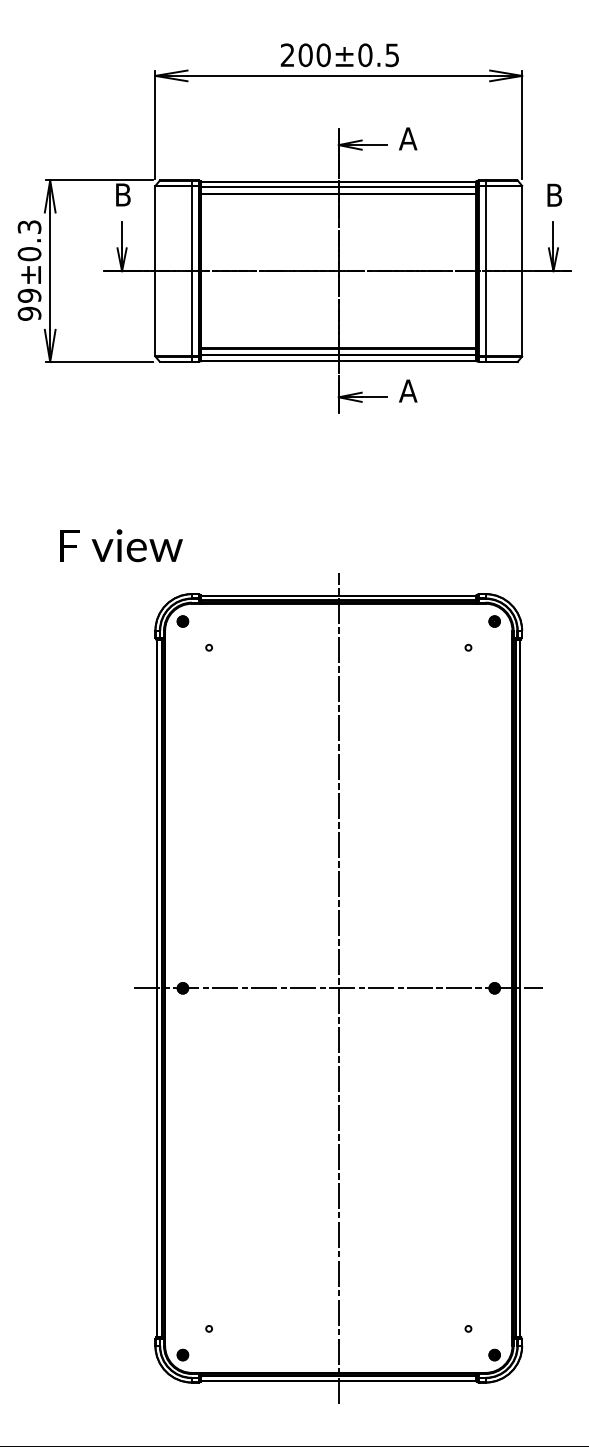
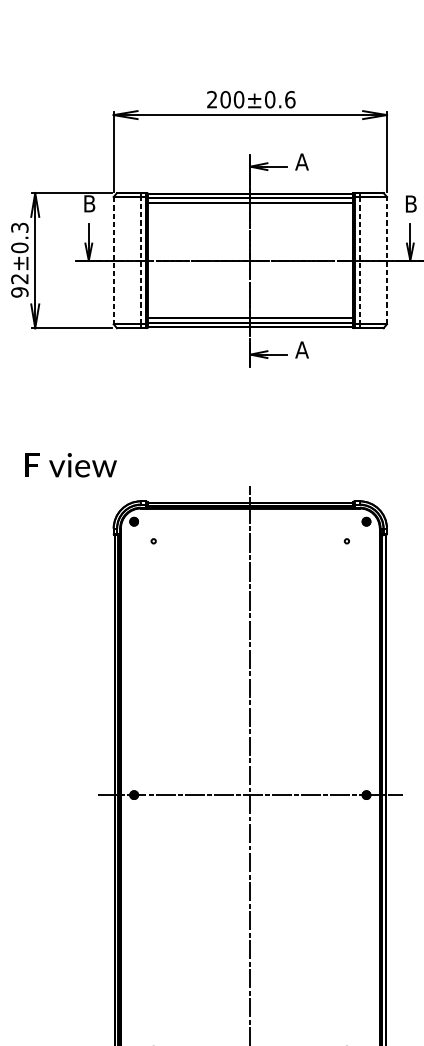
text: (392, 55) -> (290, 99), 200±0.5 -> 200±0.6
line: (192, 270) -> (141, 260), solid -> dashed
line: (522, 270) -> (387, 260), solid -> dashed
line: (155, 271) -> (113, 260), solid -> dashed
line: (485, 271) -> (359, 260), solid -> dashed
text: (29, 295) -> (19, 278), 99±0.3 -> 92±0.3
text: (121, 545) -> (71, 465), moved

